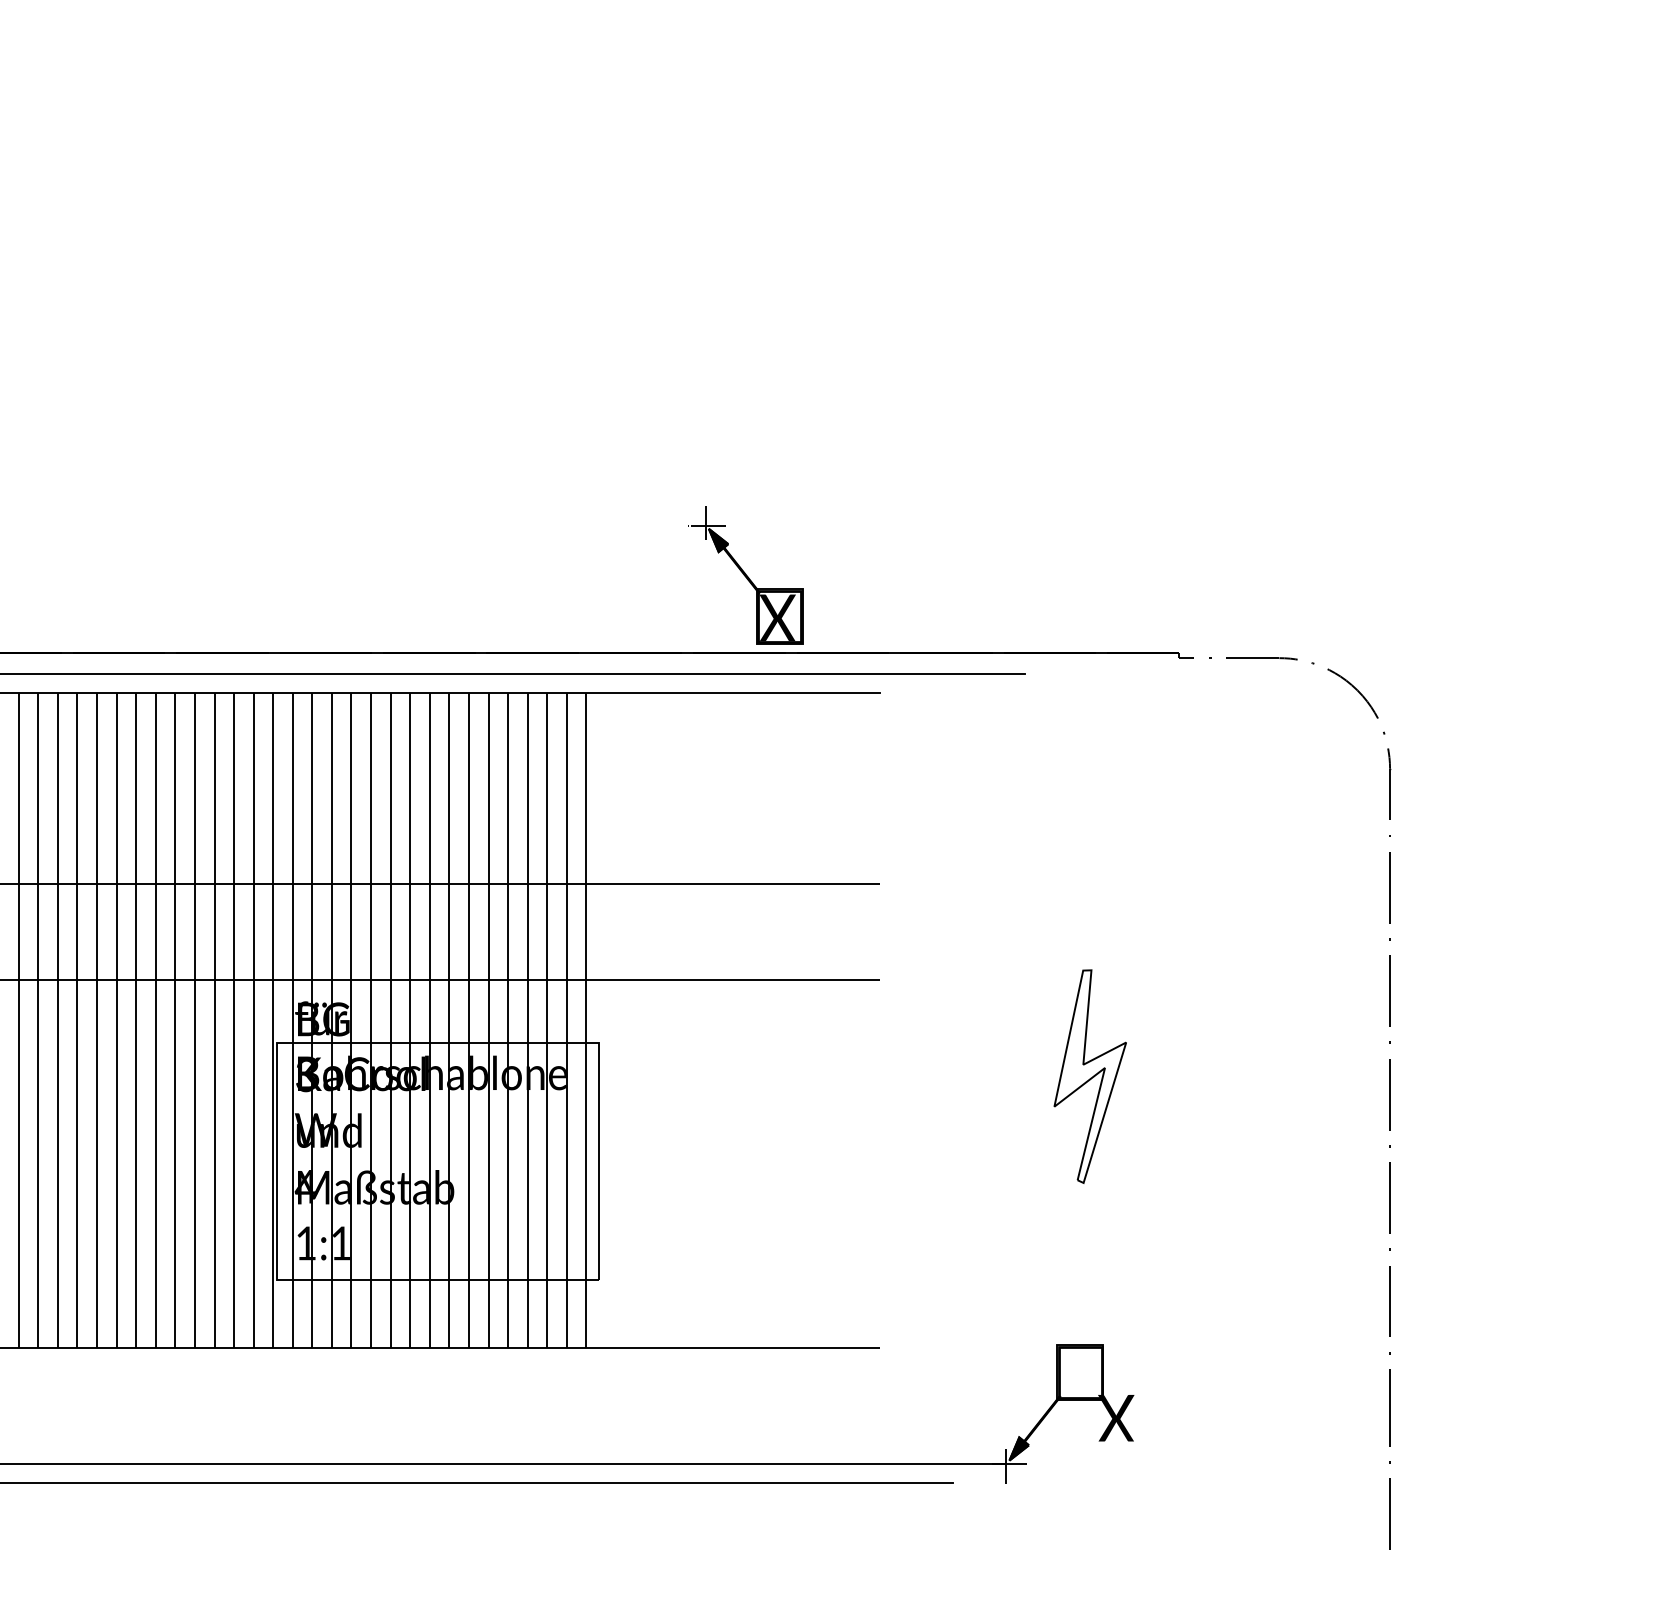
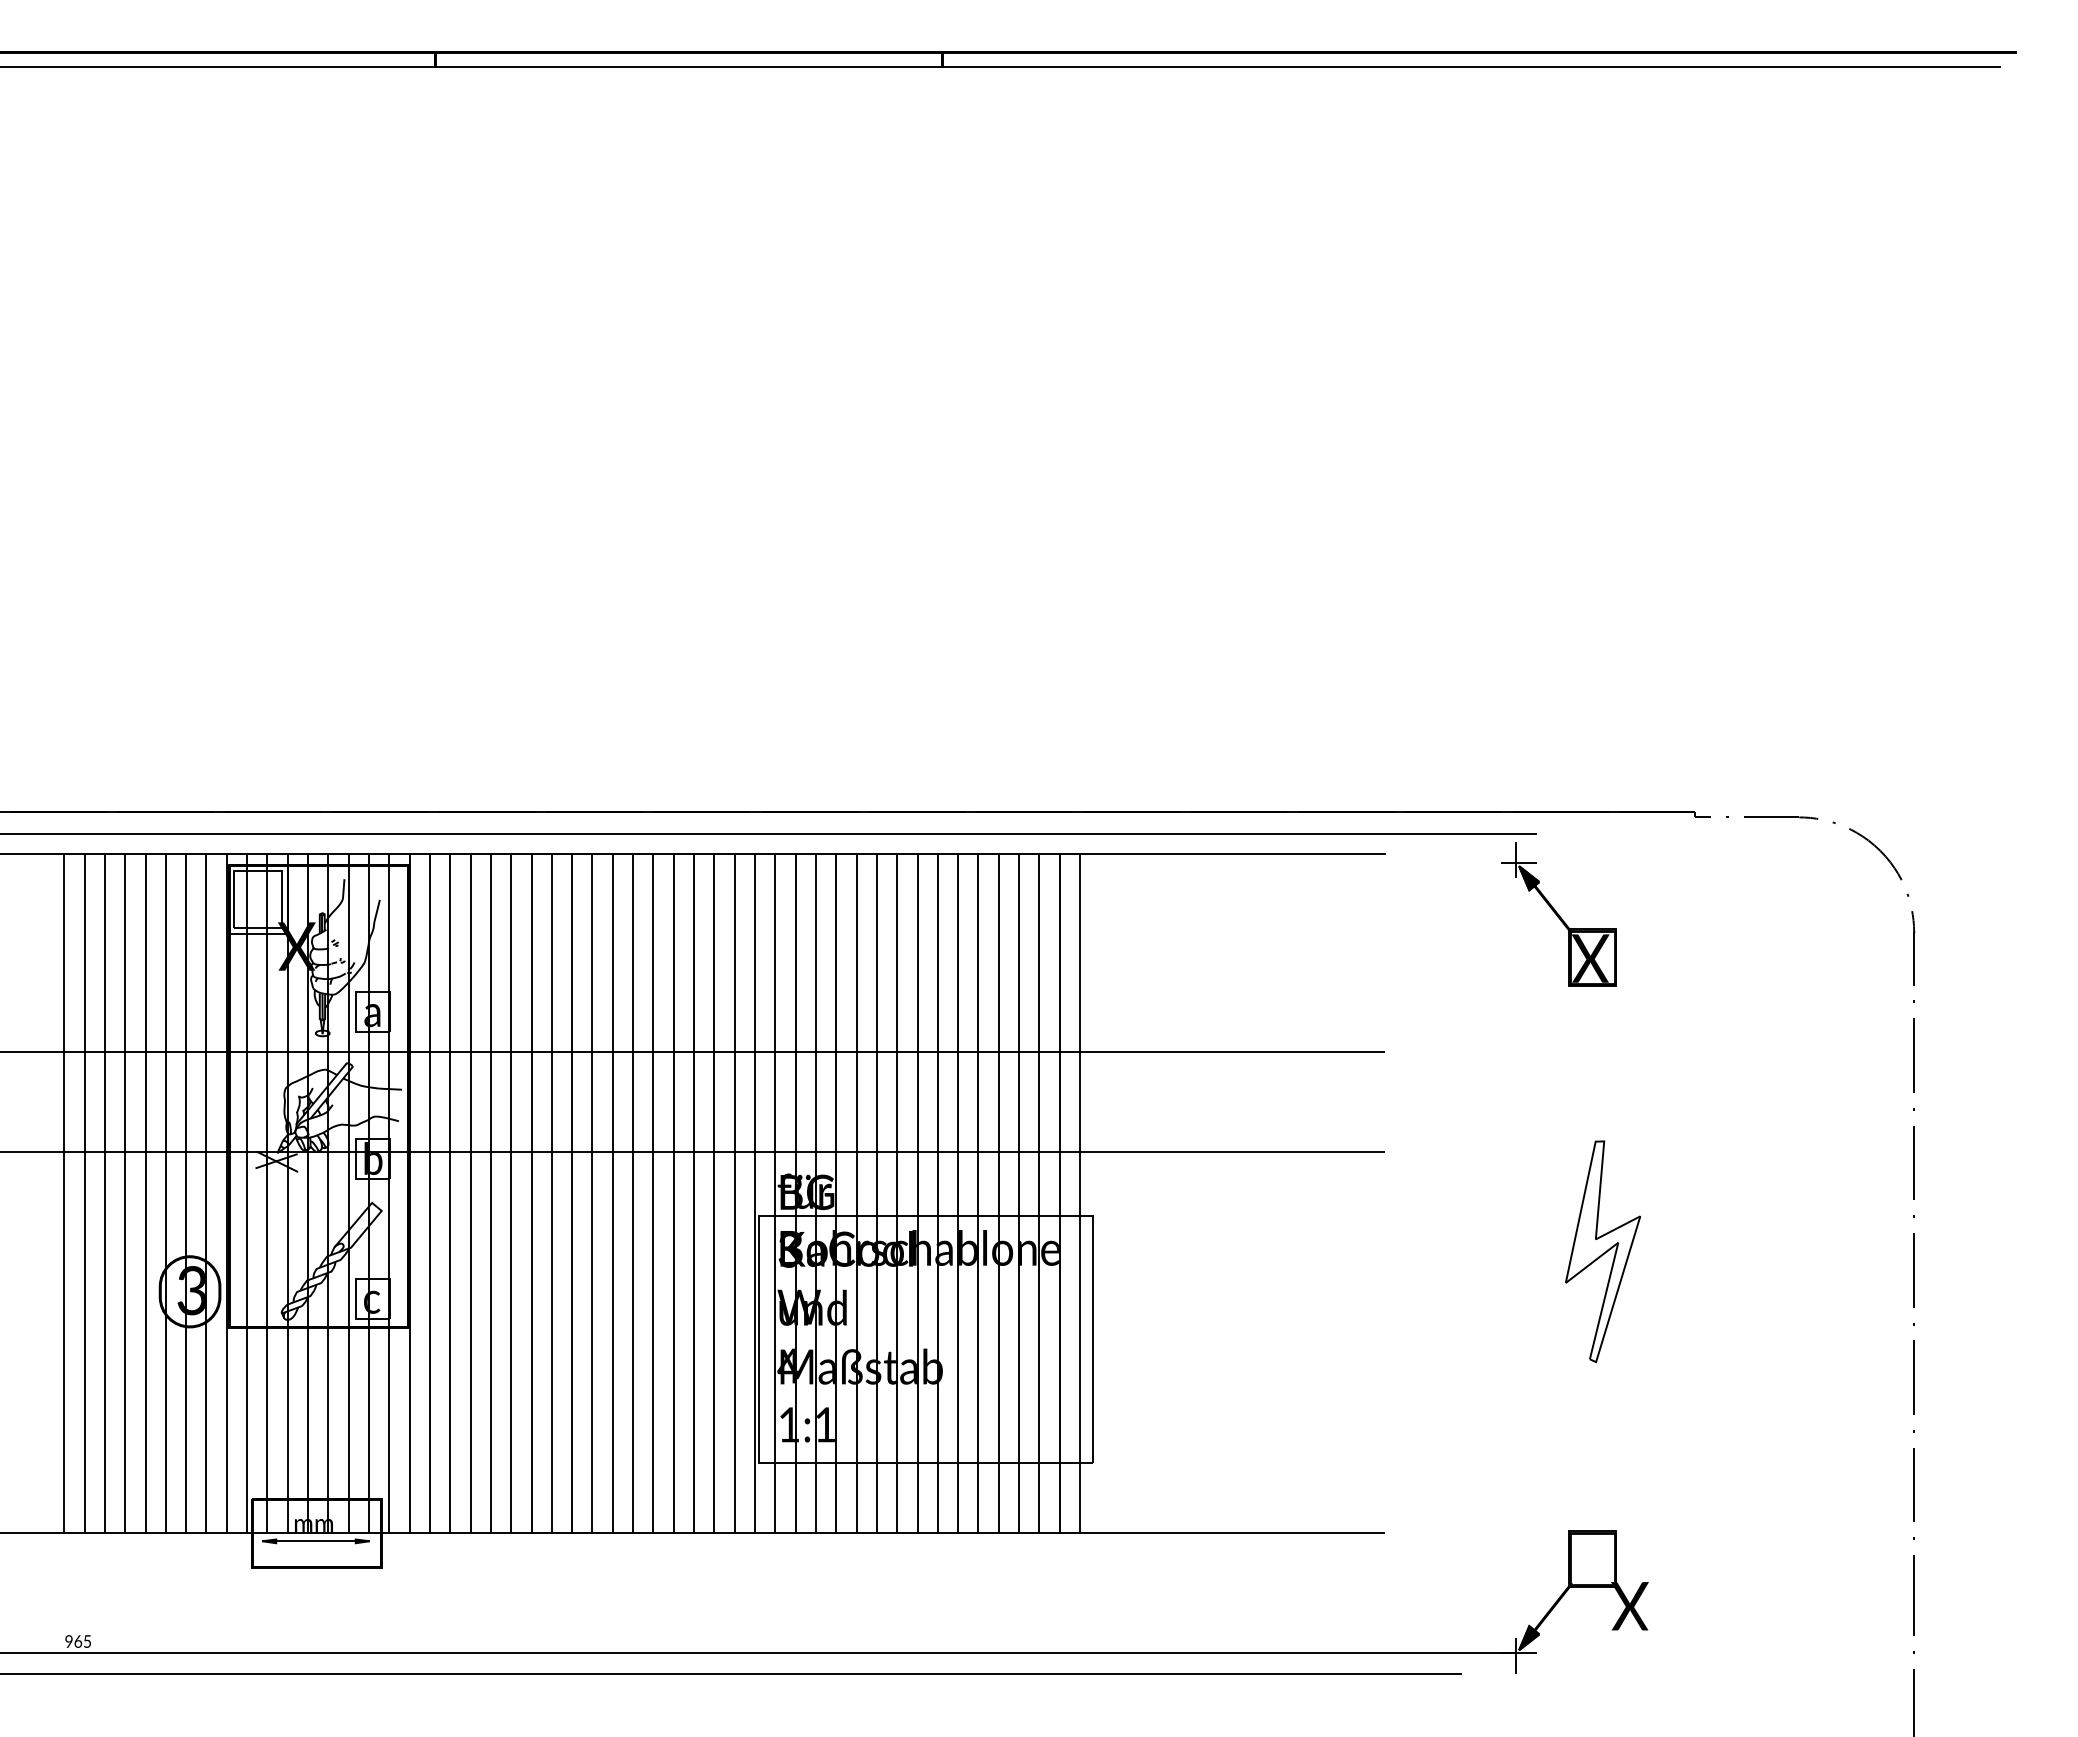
part: (746, 575) -> (1558, 914), moved

